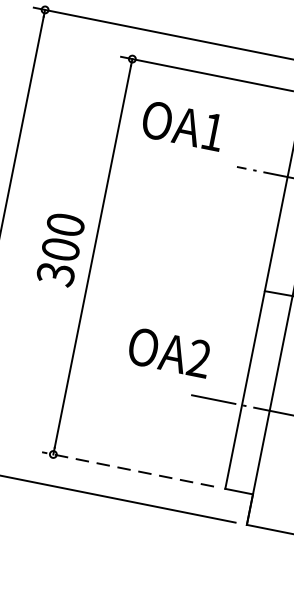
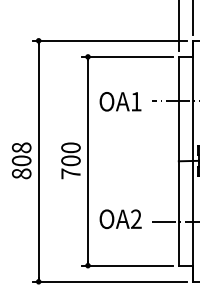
text: (183, 125) -> (120, 101), moved
text: (55, 273) -> (70, 173), 300 -> 700
text: (169, 353) -> (120, 219), moved
line: (126, 468) -> (126, 265), dashed -> solid

